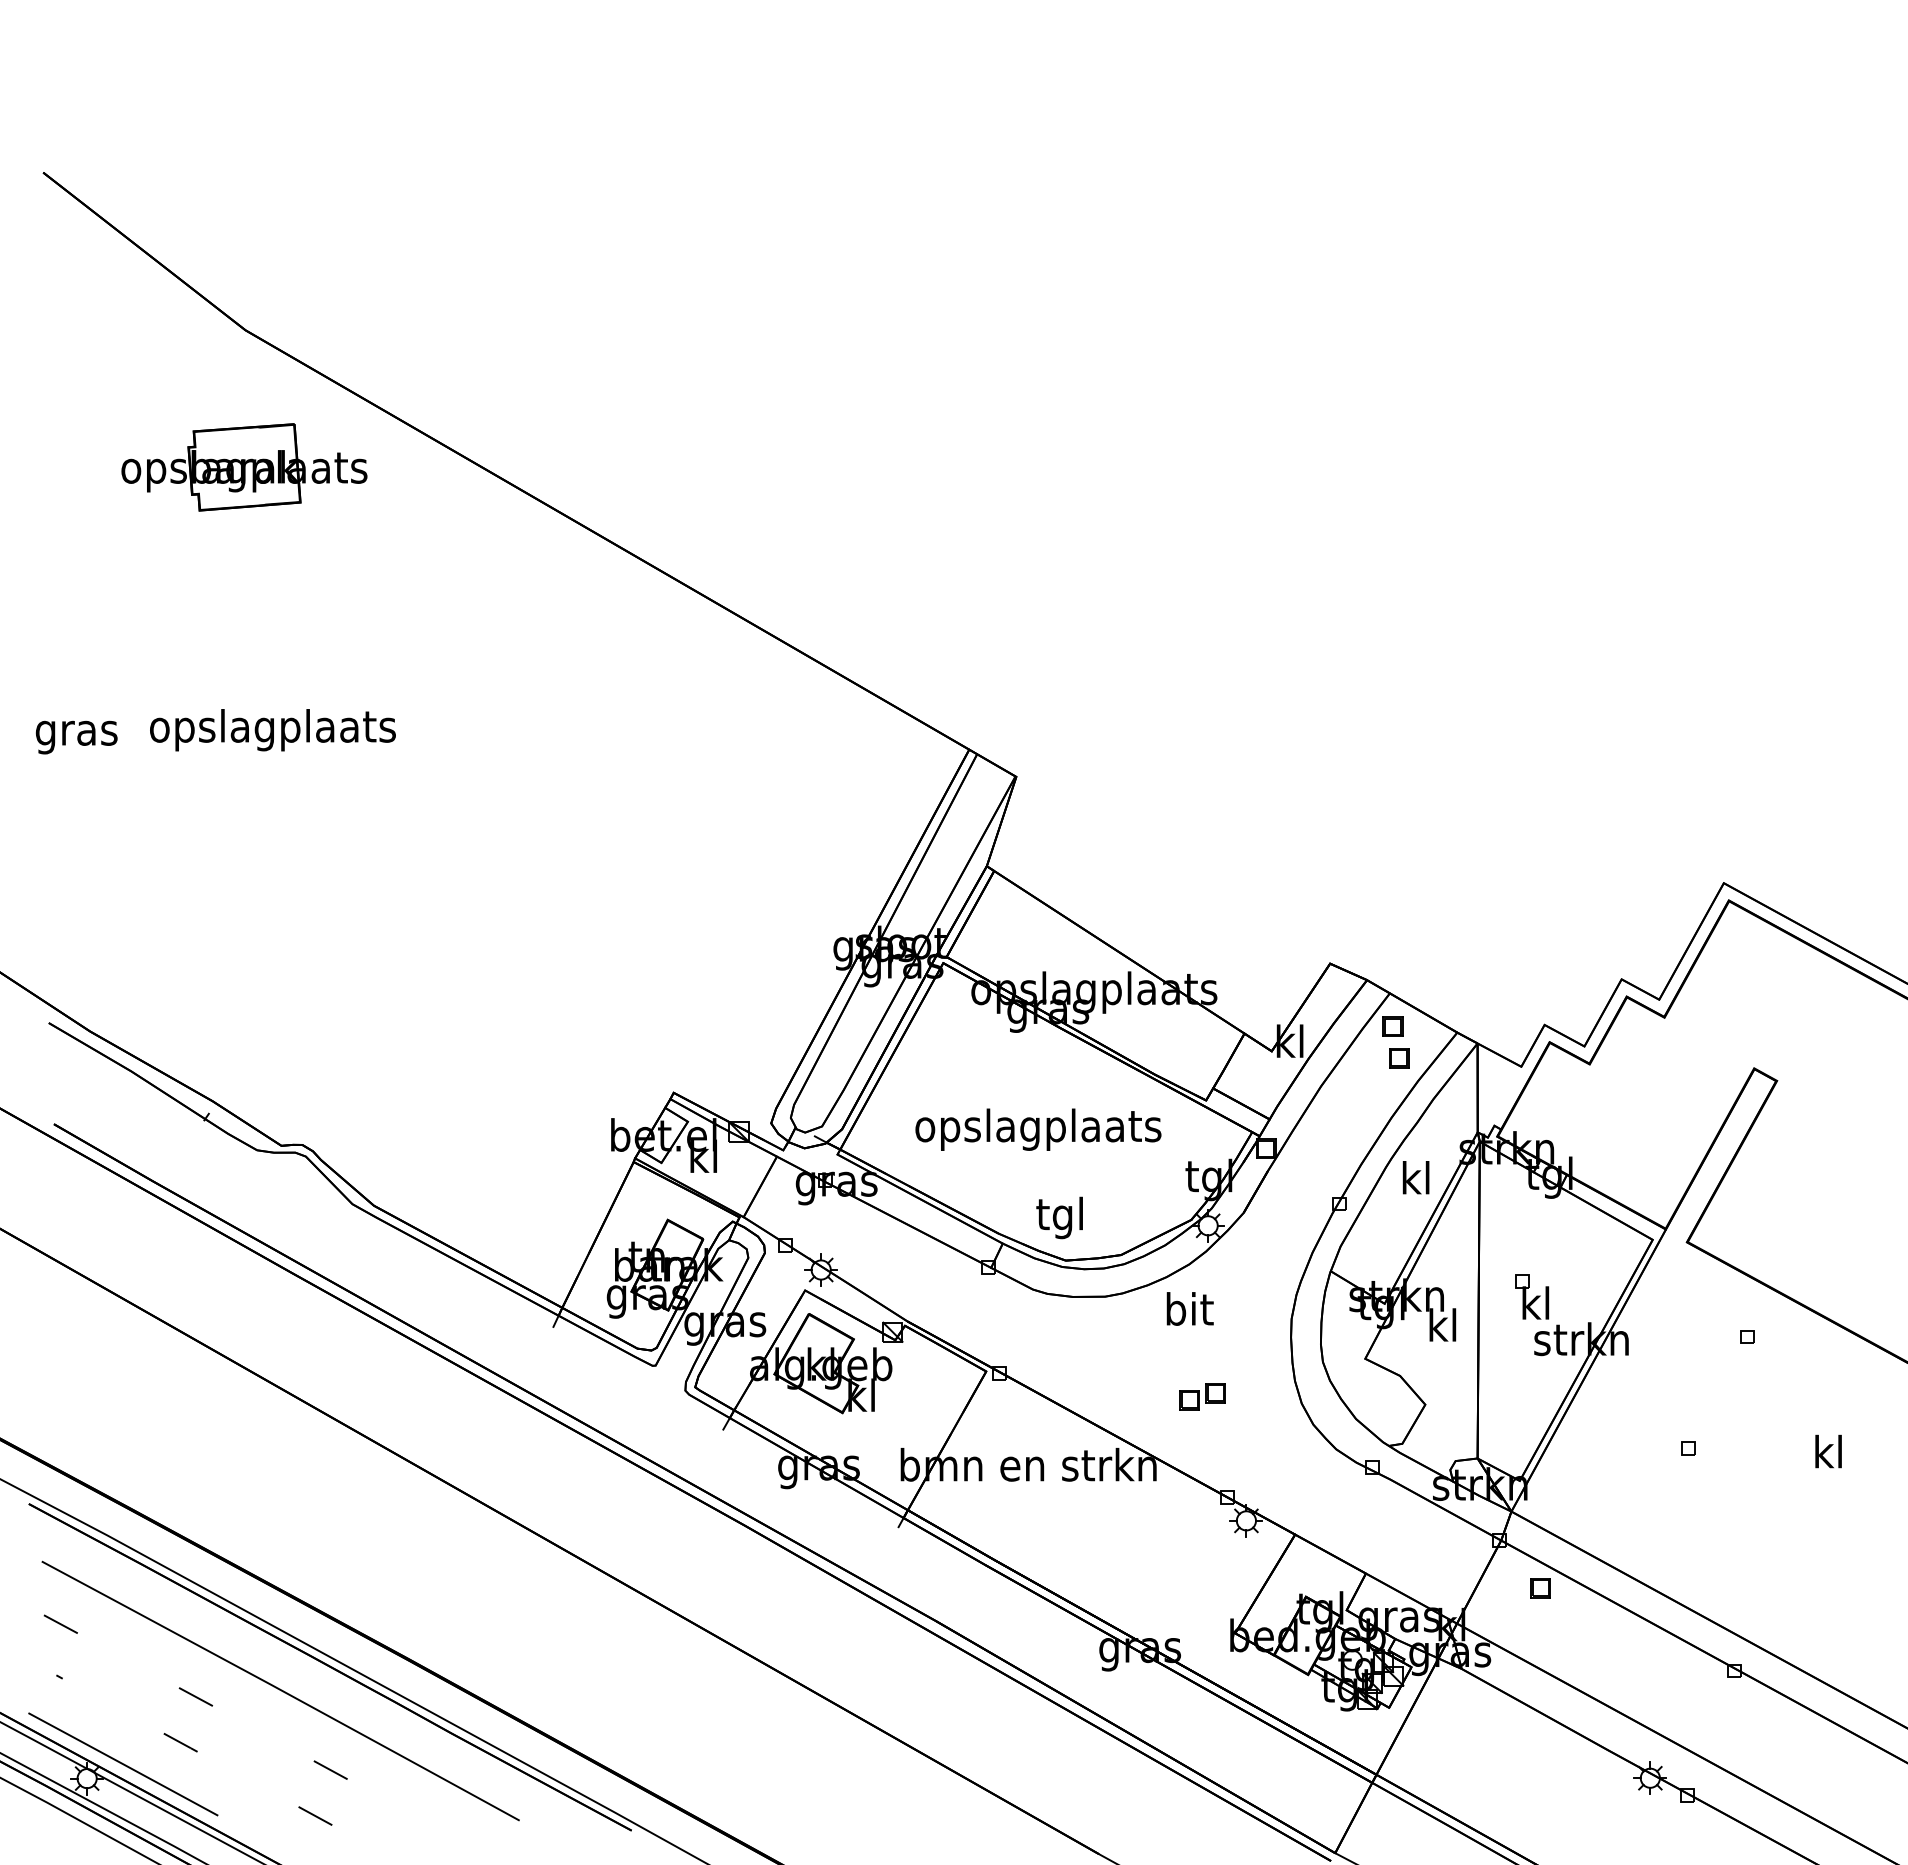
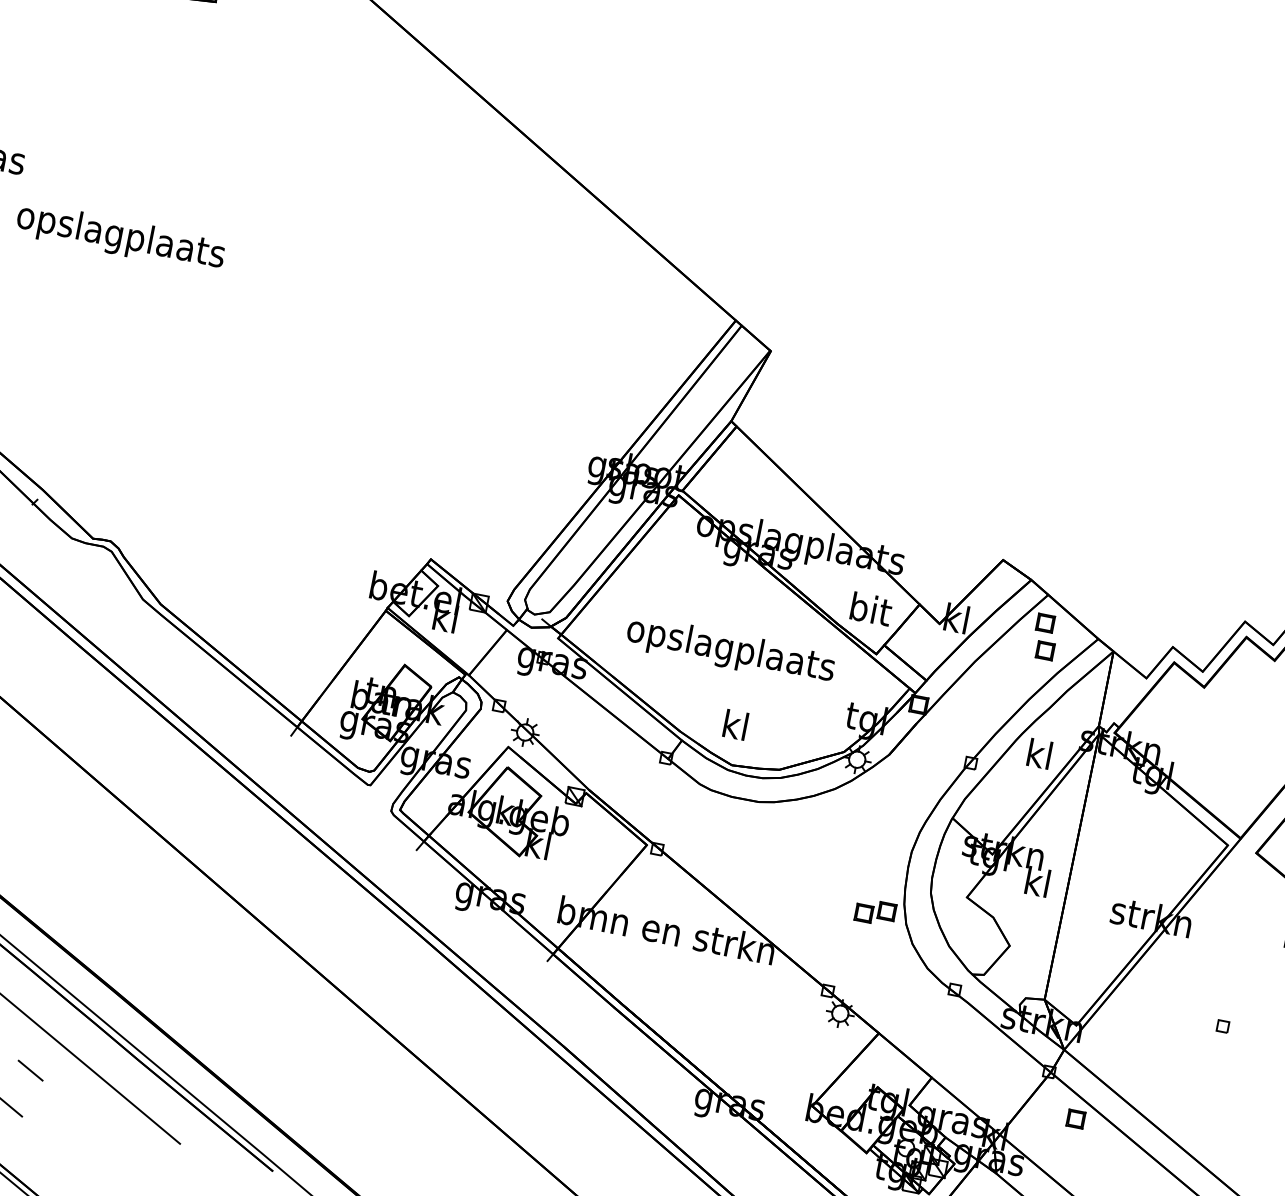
text: (272, 730) -> (120, 237), moved
text: (1059, 1217) -> (733, 728), tgl -> kl
part: (1532, 1296) -> (1117, 872), removed
text: (1189, 1308) -> (870, 608), moved
part: (1202, 1396) -> (875, 912), moved

